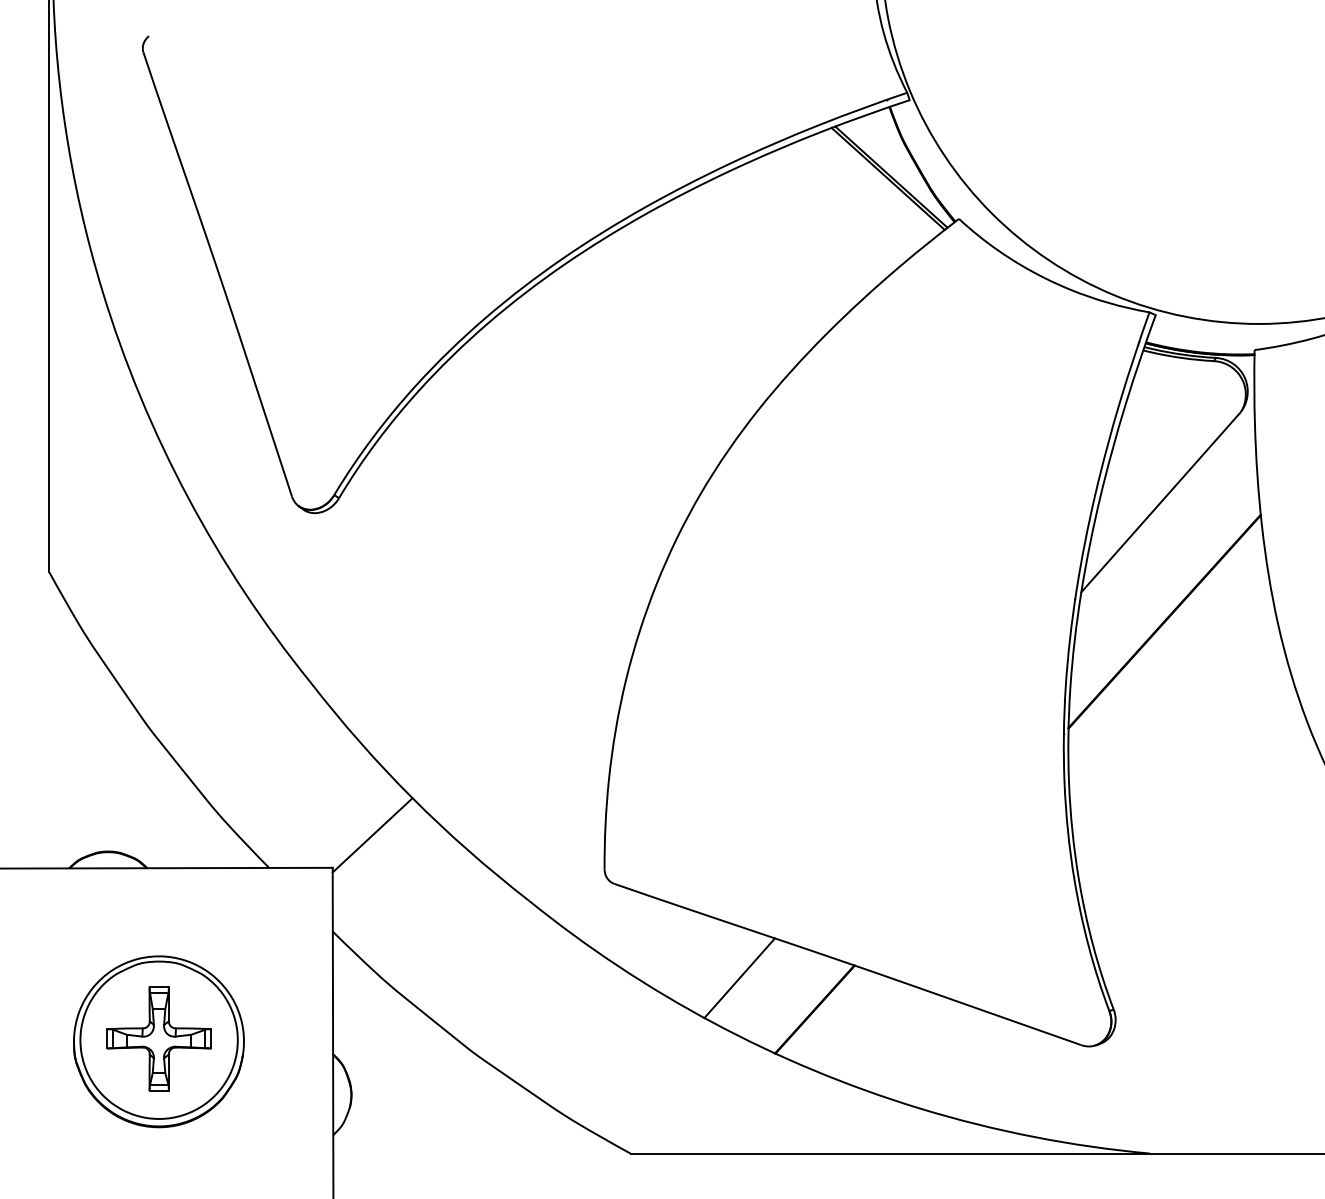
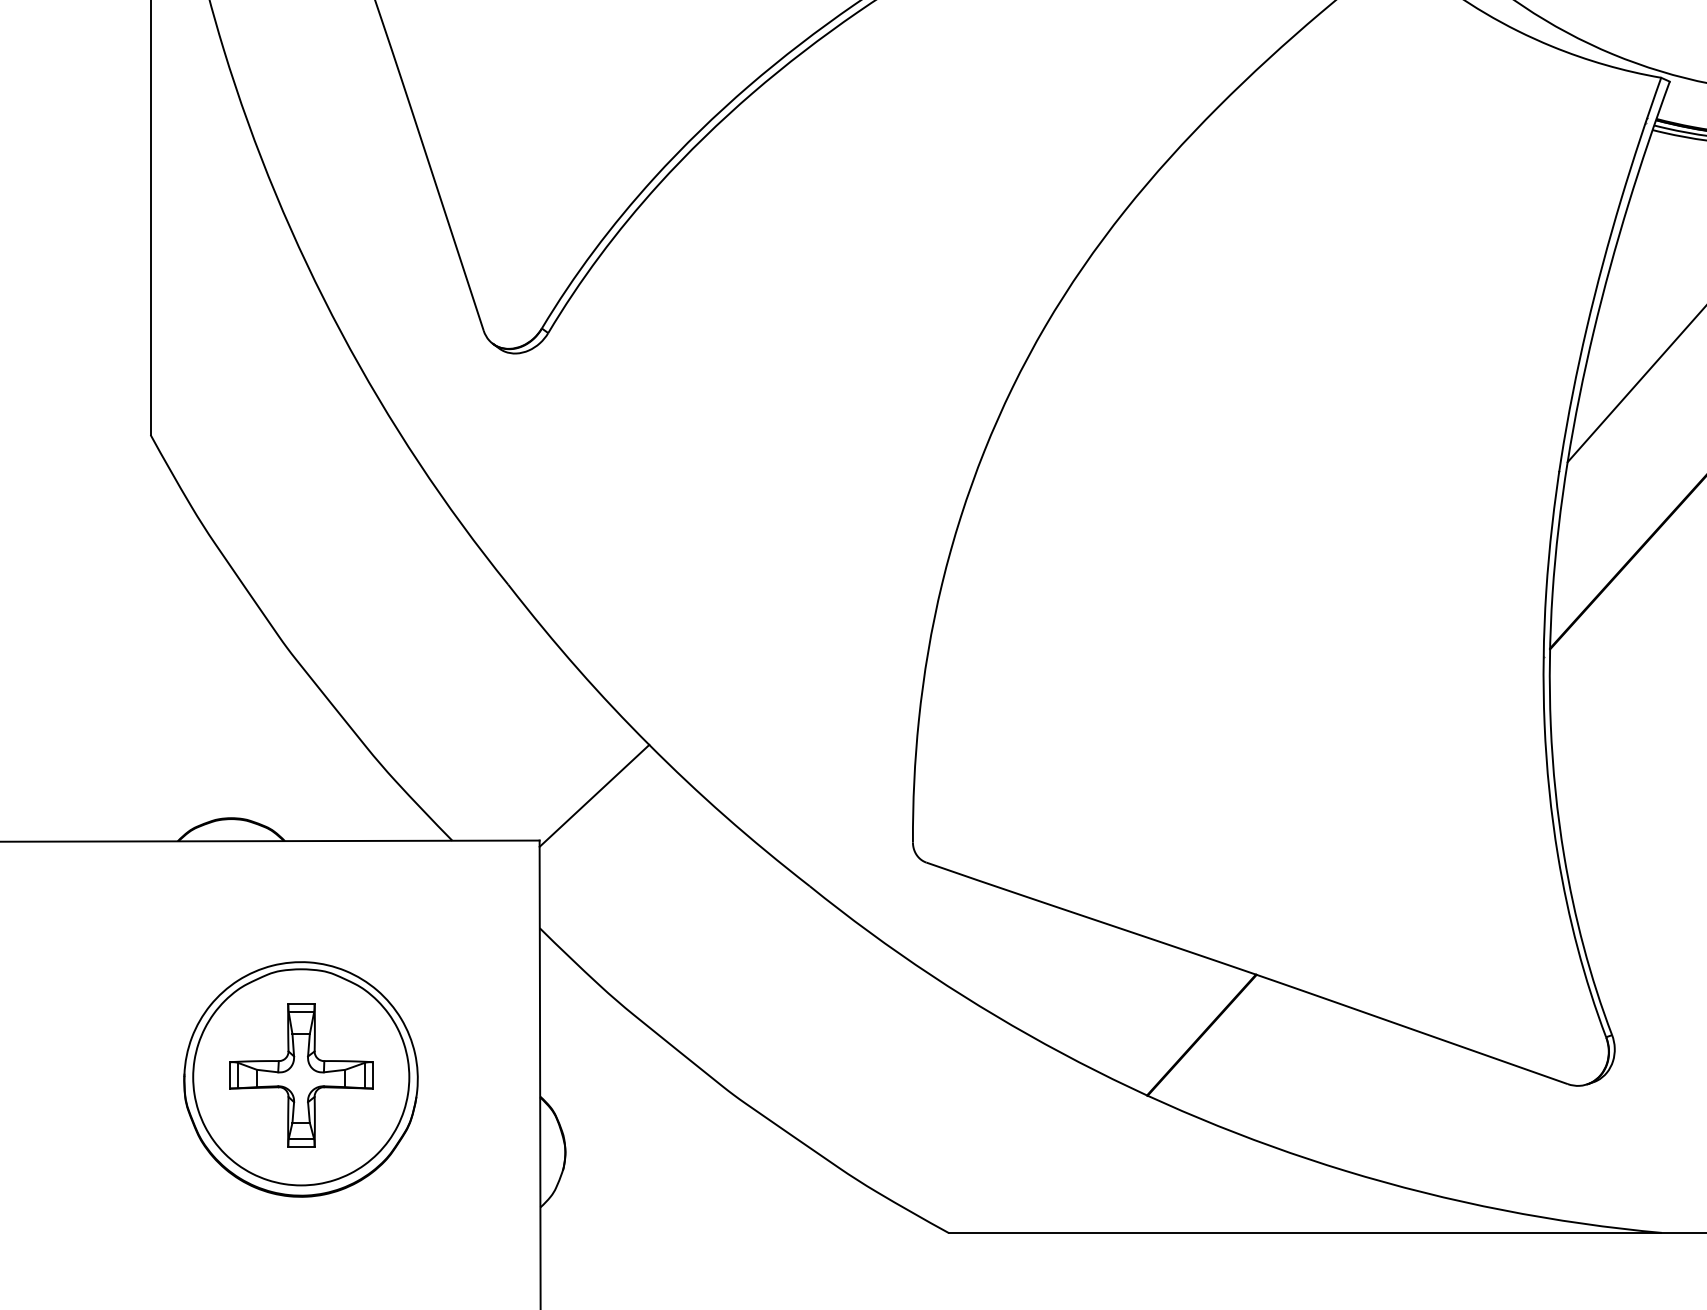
line: (739, 978) -> (1098, 992), removed

